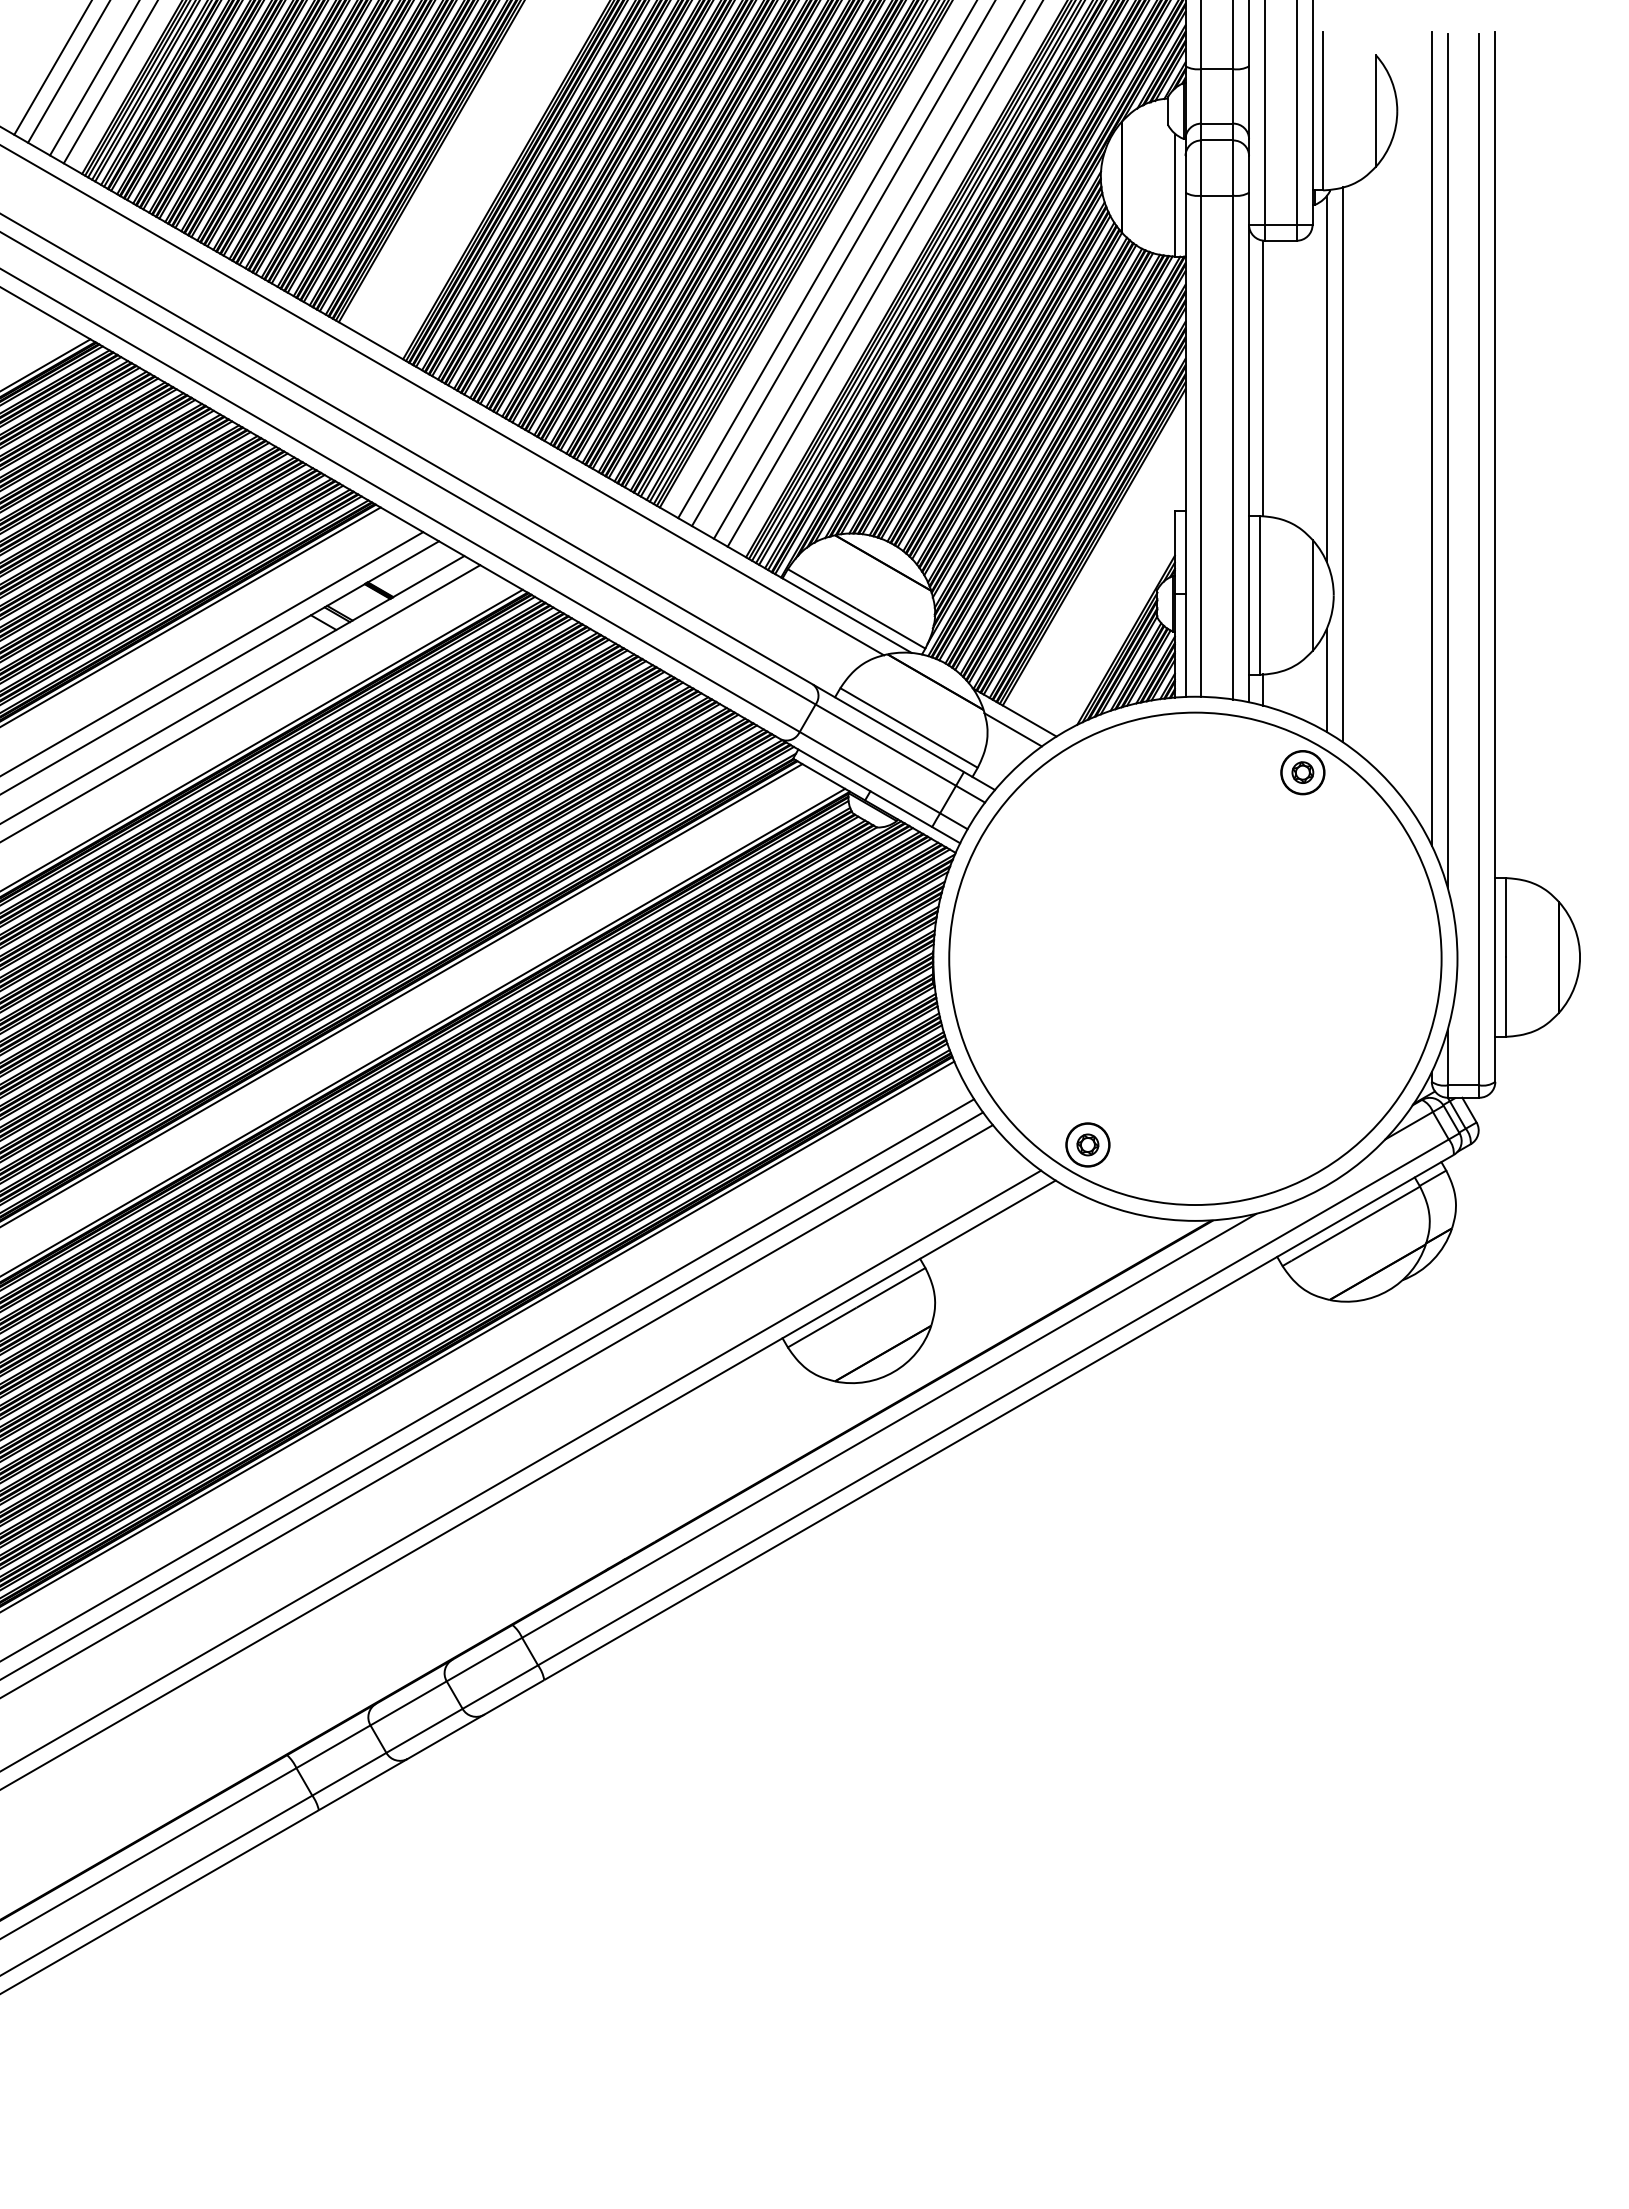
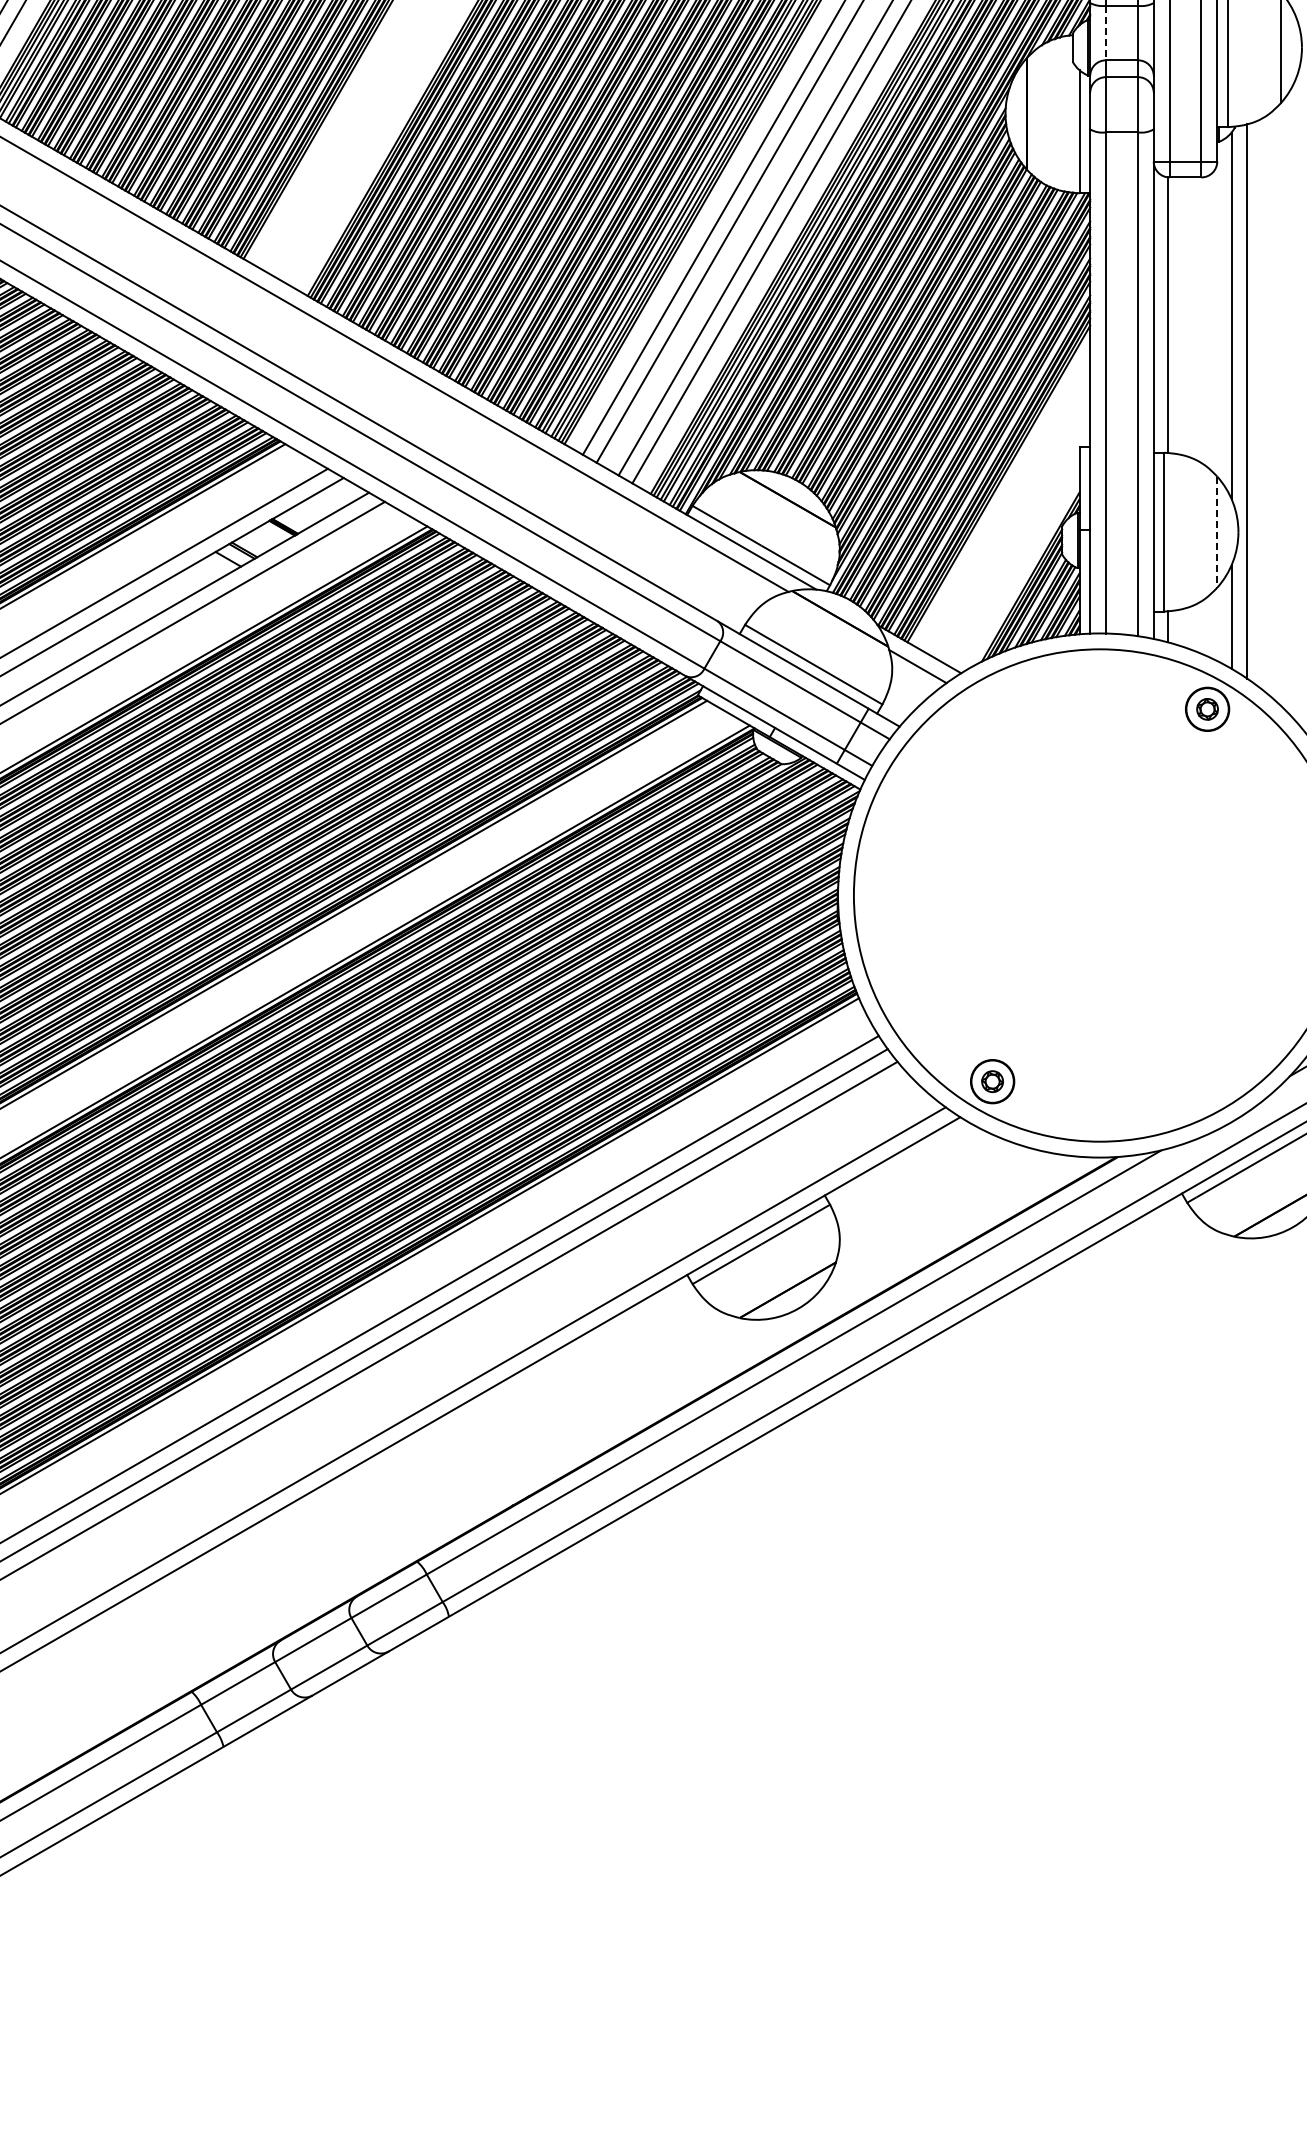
line: (1201, 96) -> (1106, 33), solid -> dashed
line: (1312, 595) -> (1217, 532), solid -> dashed

